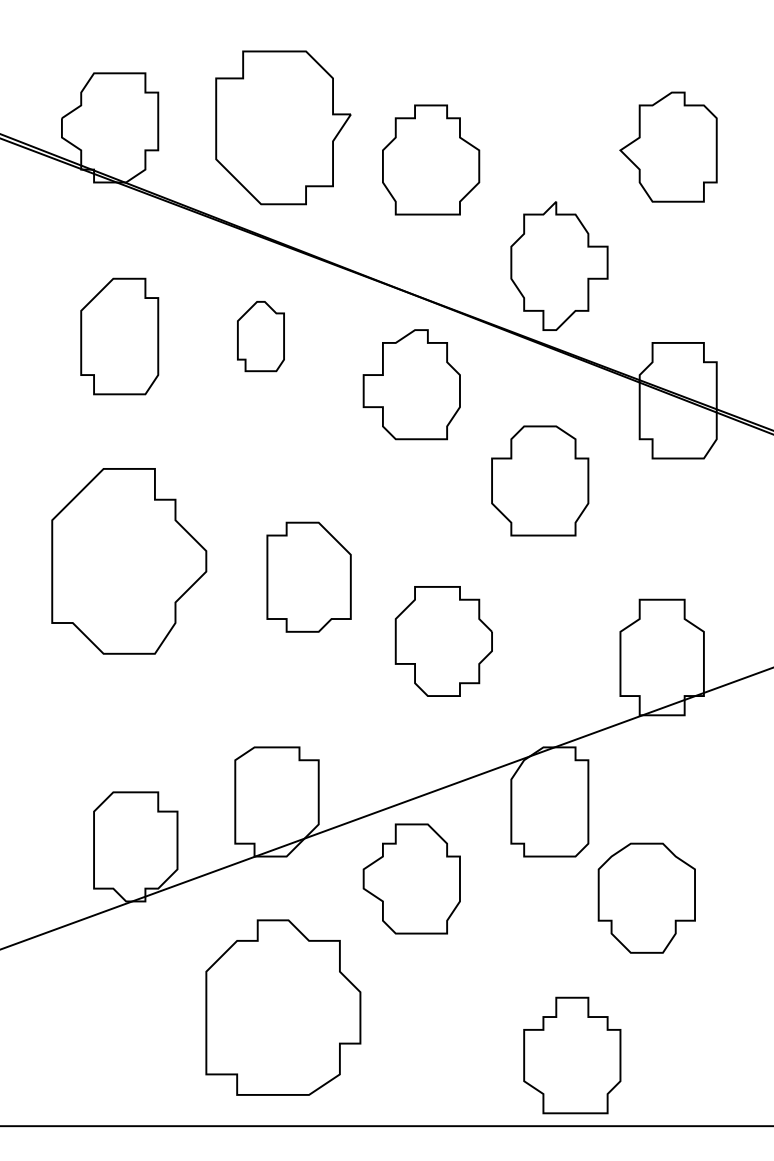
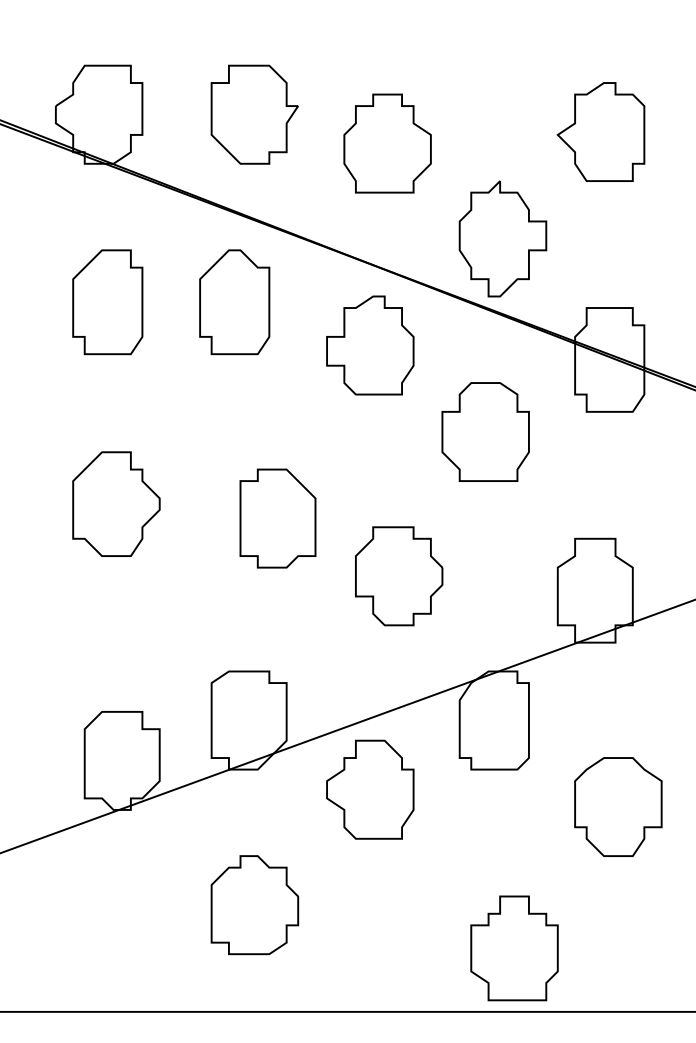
part: (282, 127) -> (254, 114), size x0.71
part: (260, 336) -> (234, 302), size x1.67
part: (129, 560) -> (116, 503), size x0.62
part: (646, 897) -> (618, 806), moved
part: (283, 1006) -> (254, 904), size x0.62

